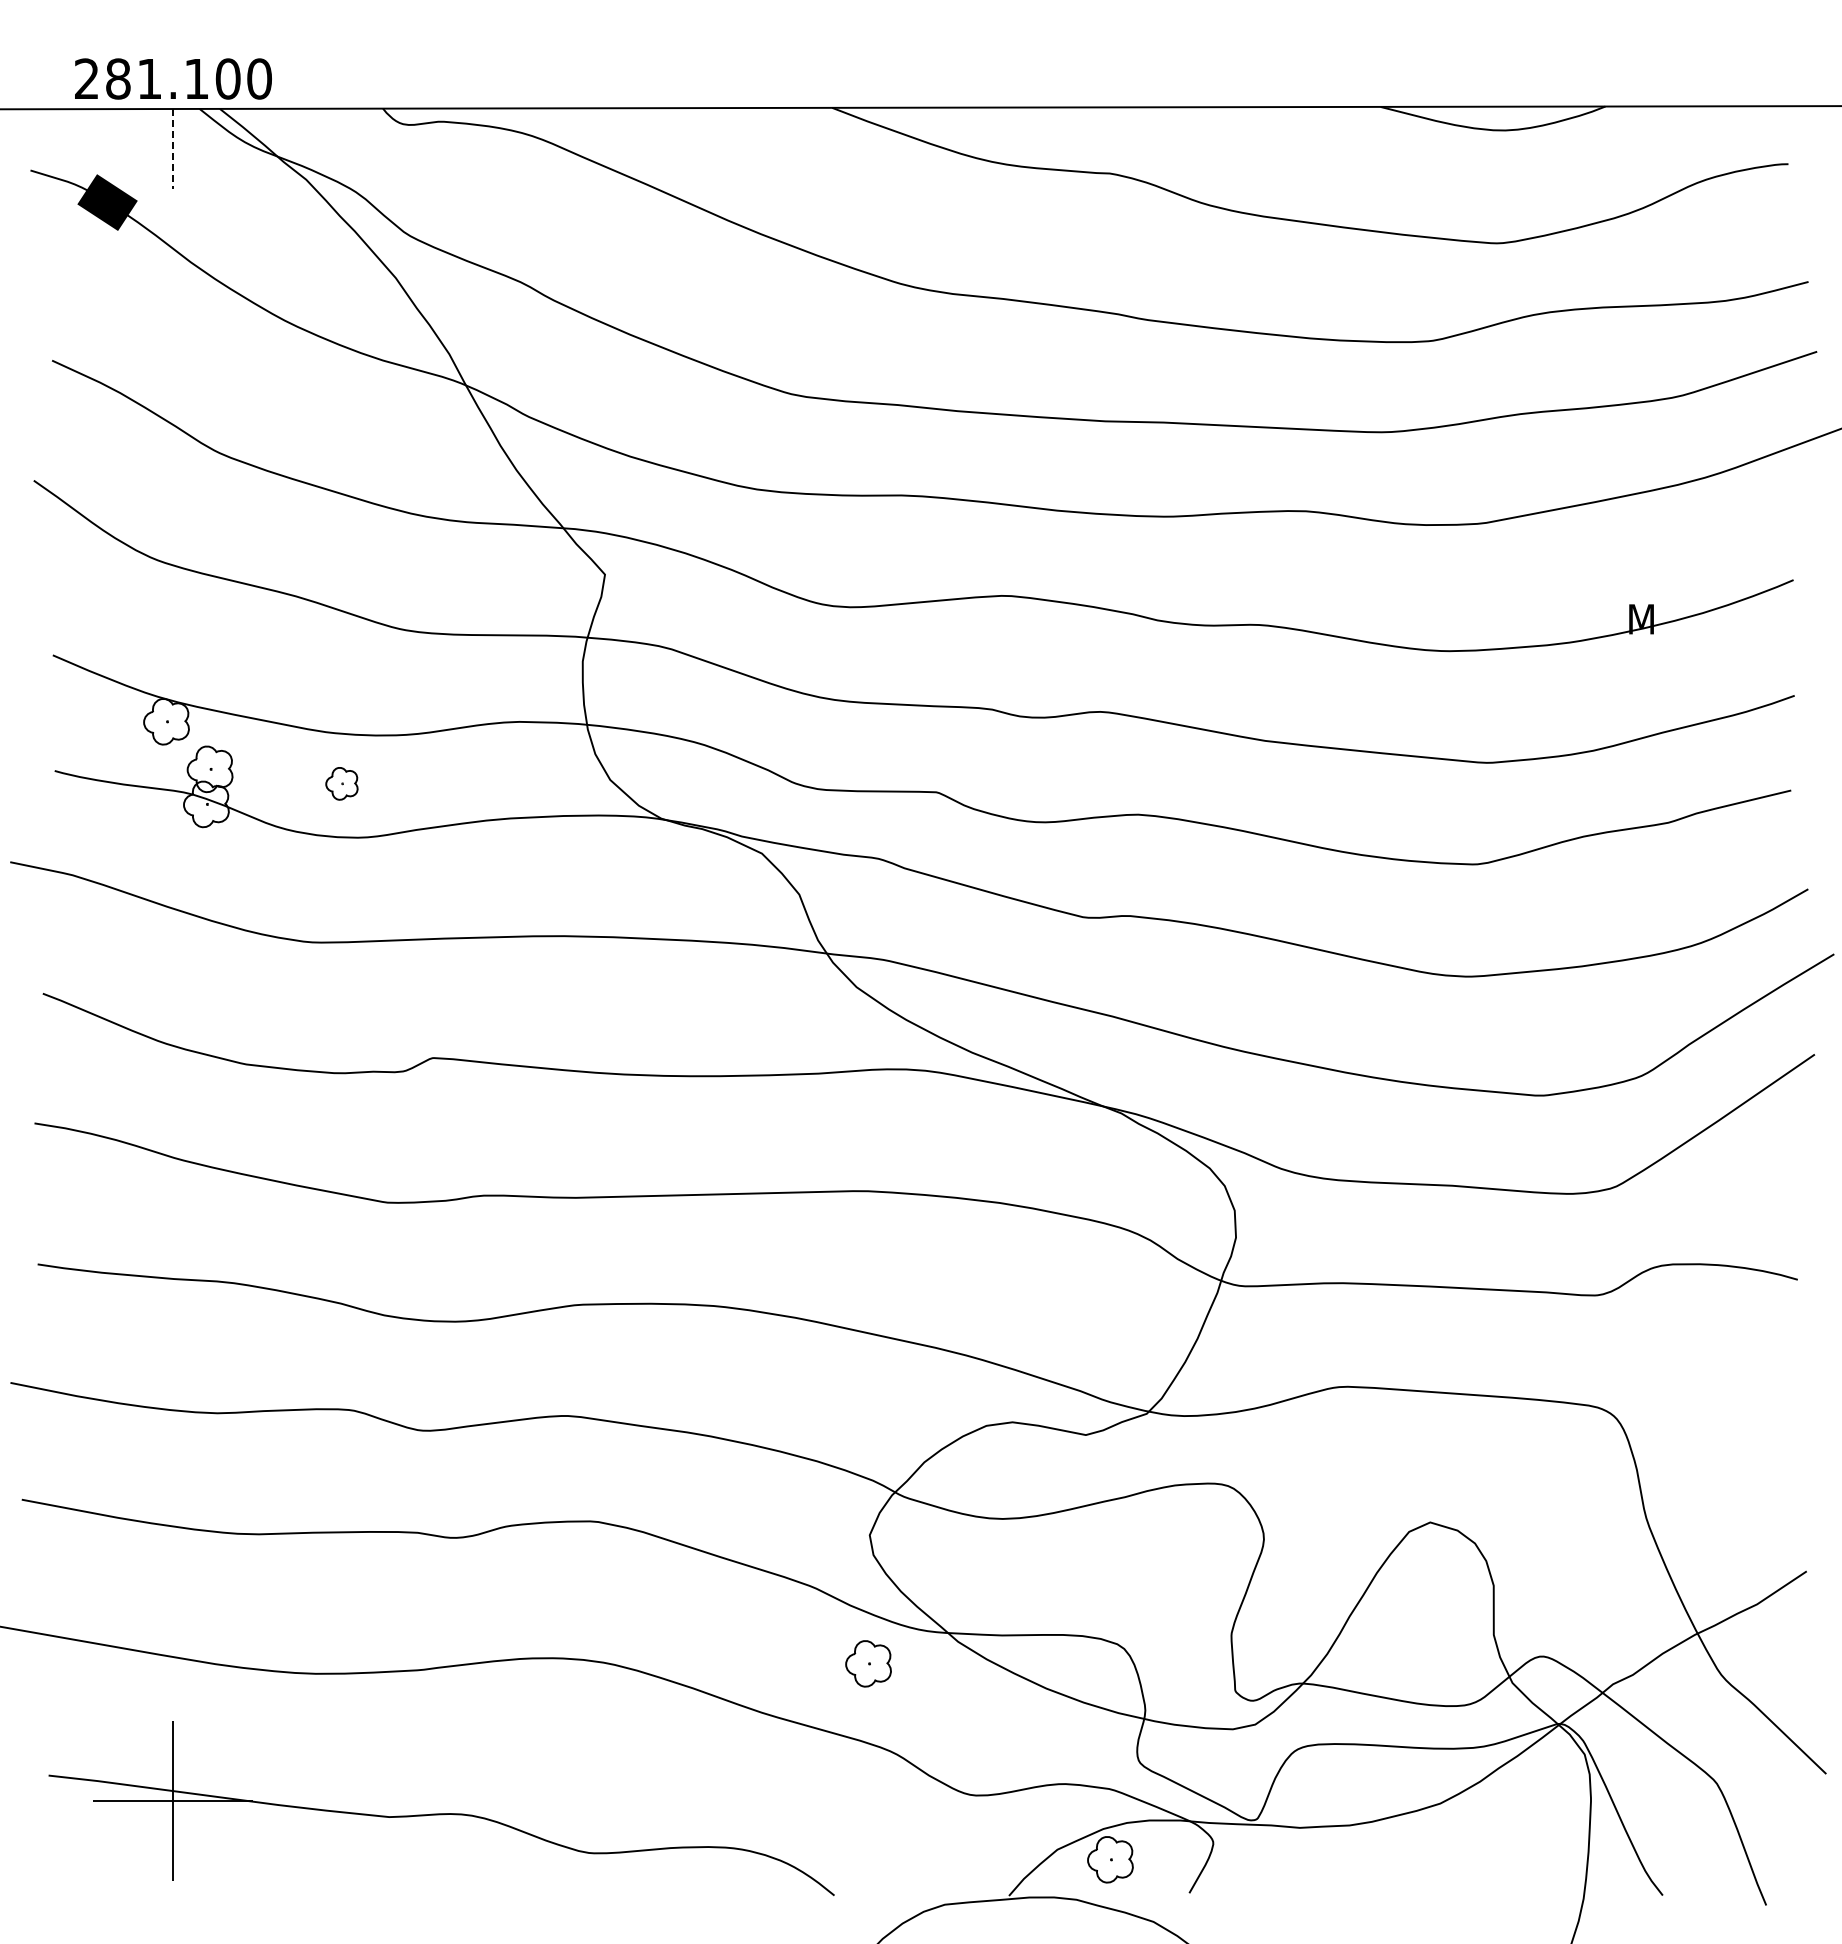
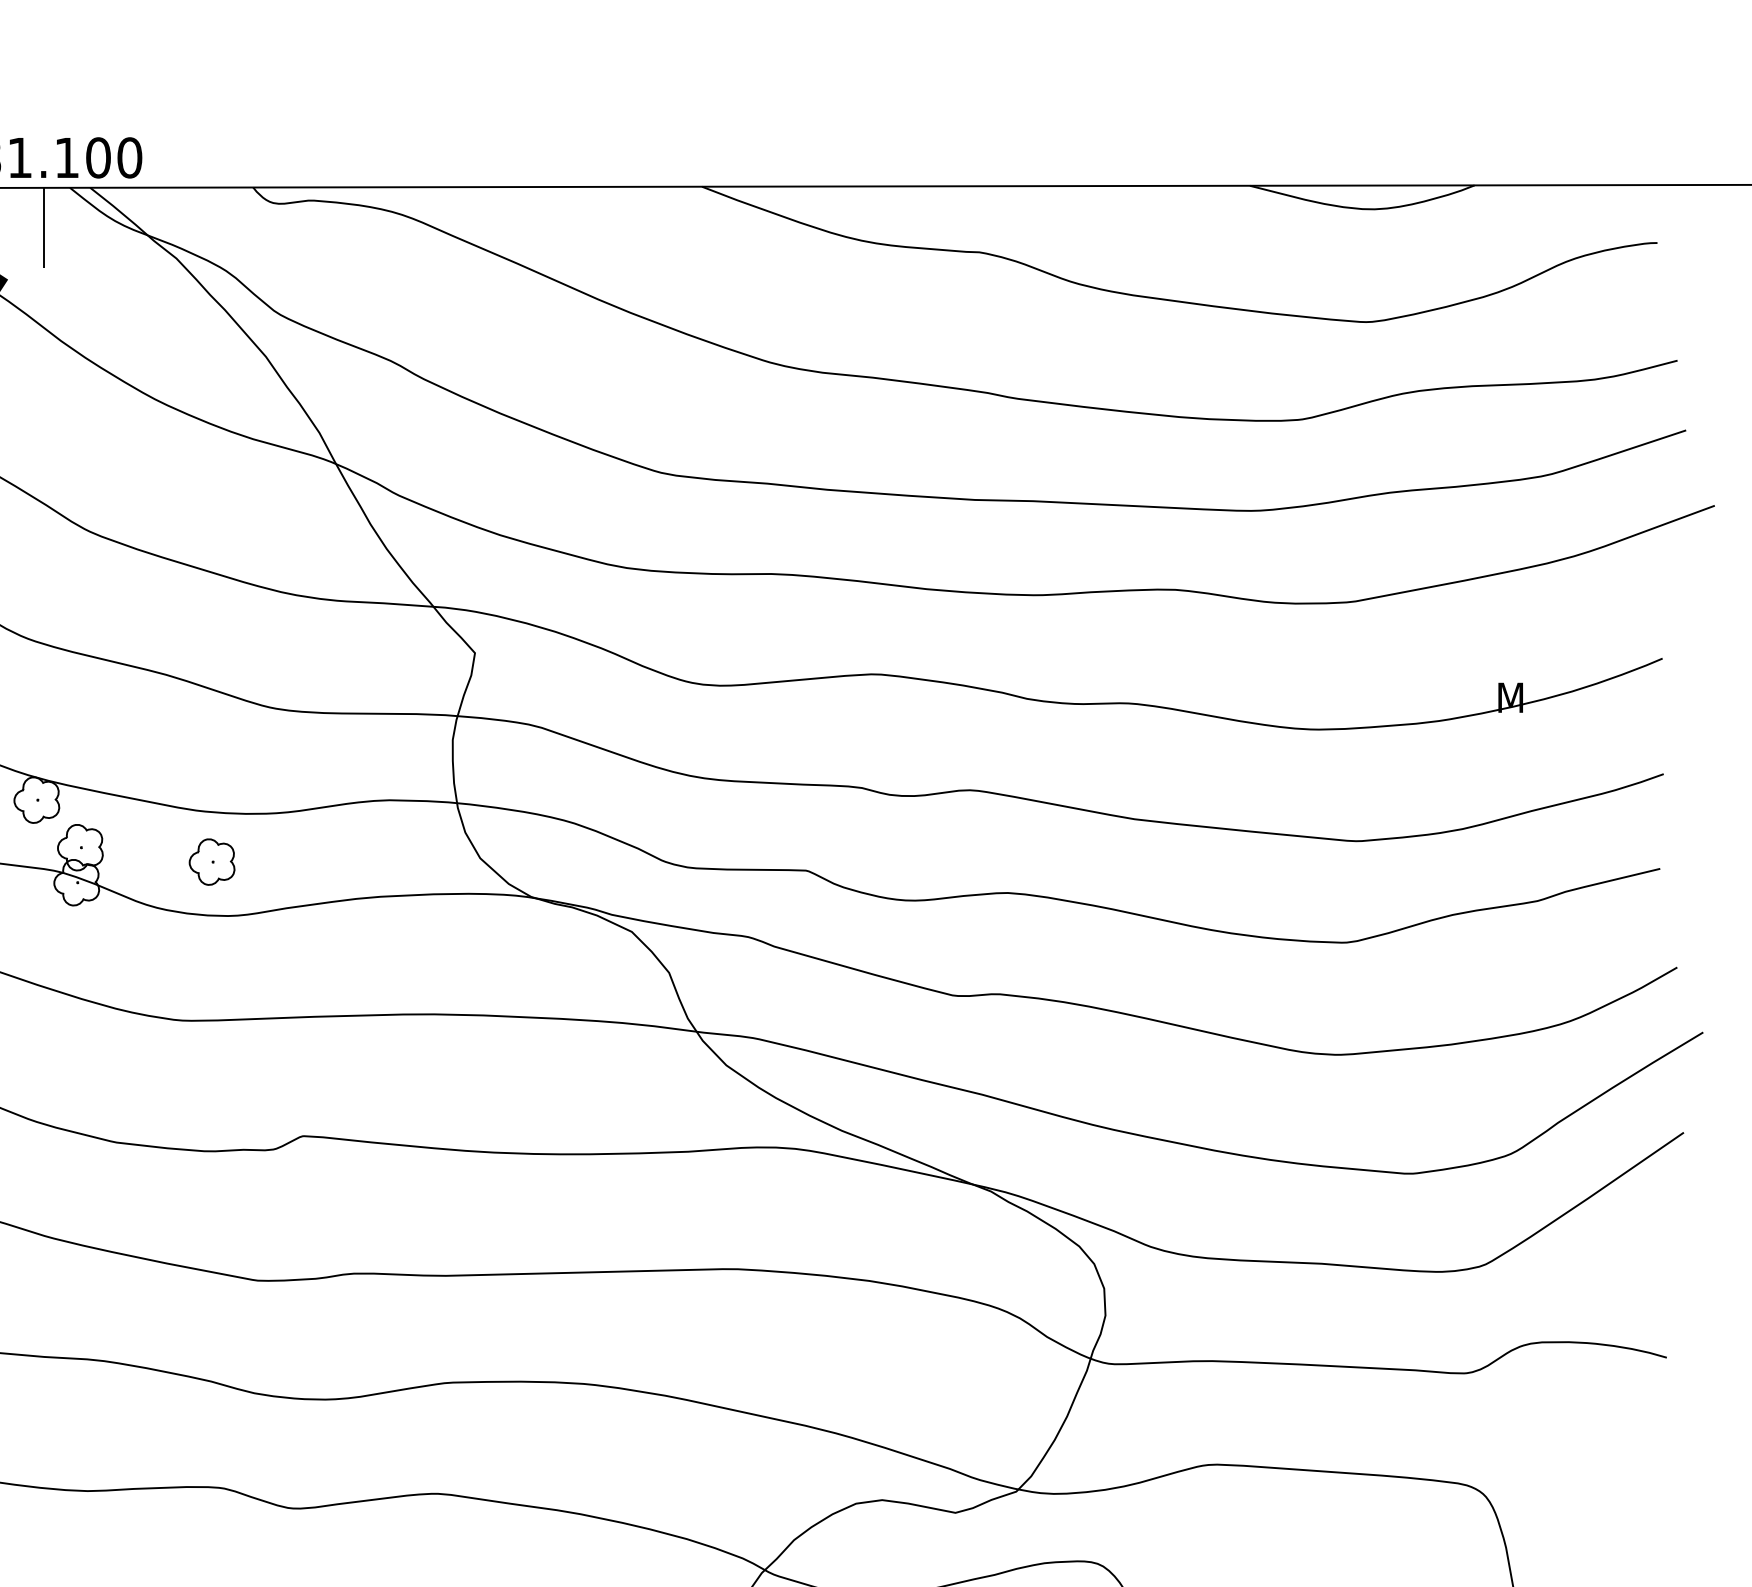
line: (173, 149) -> (43, 228), dashed -> solid
part: (341, 783) -> (211, 861), size x1.43

